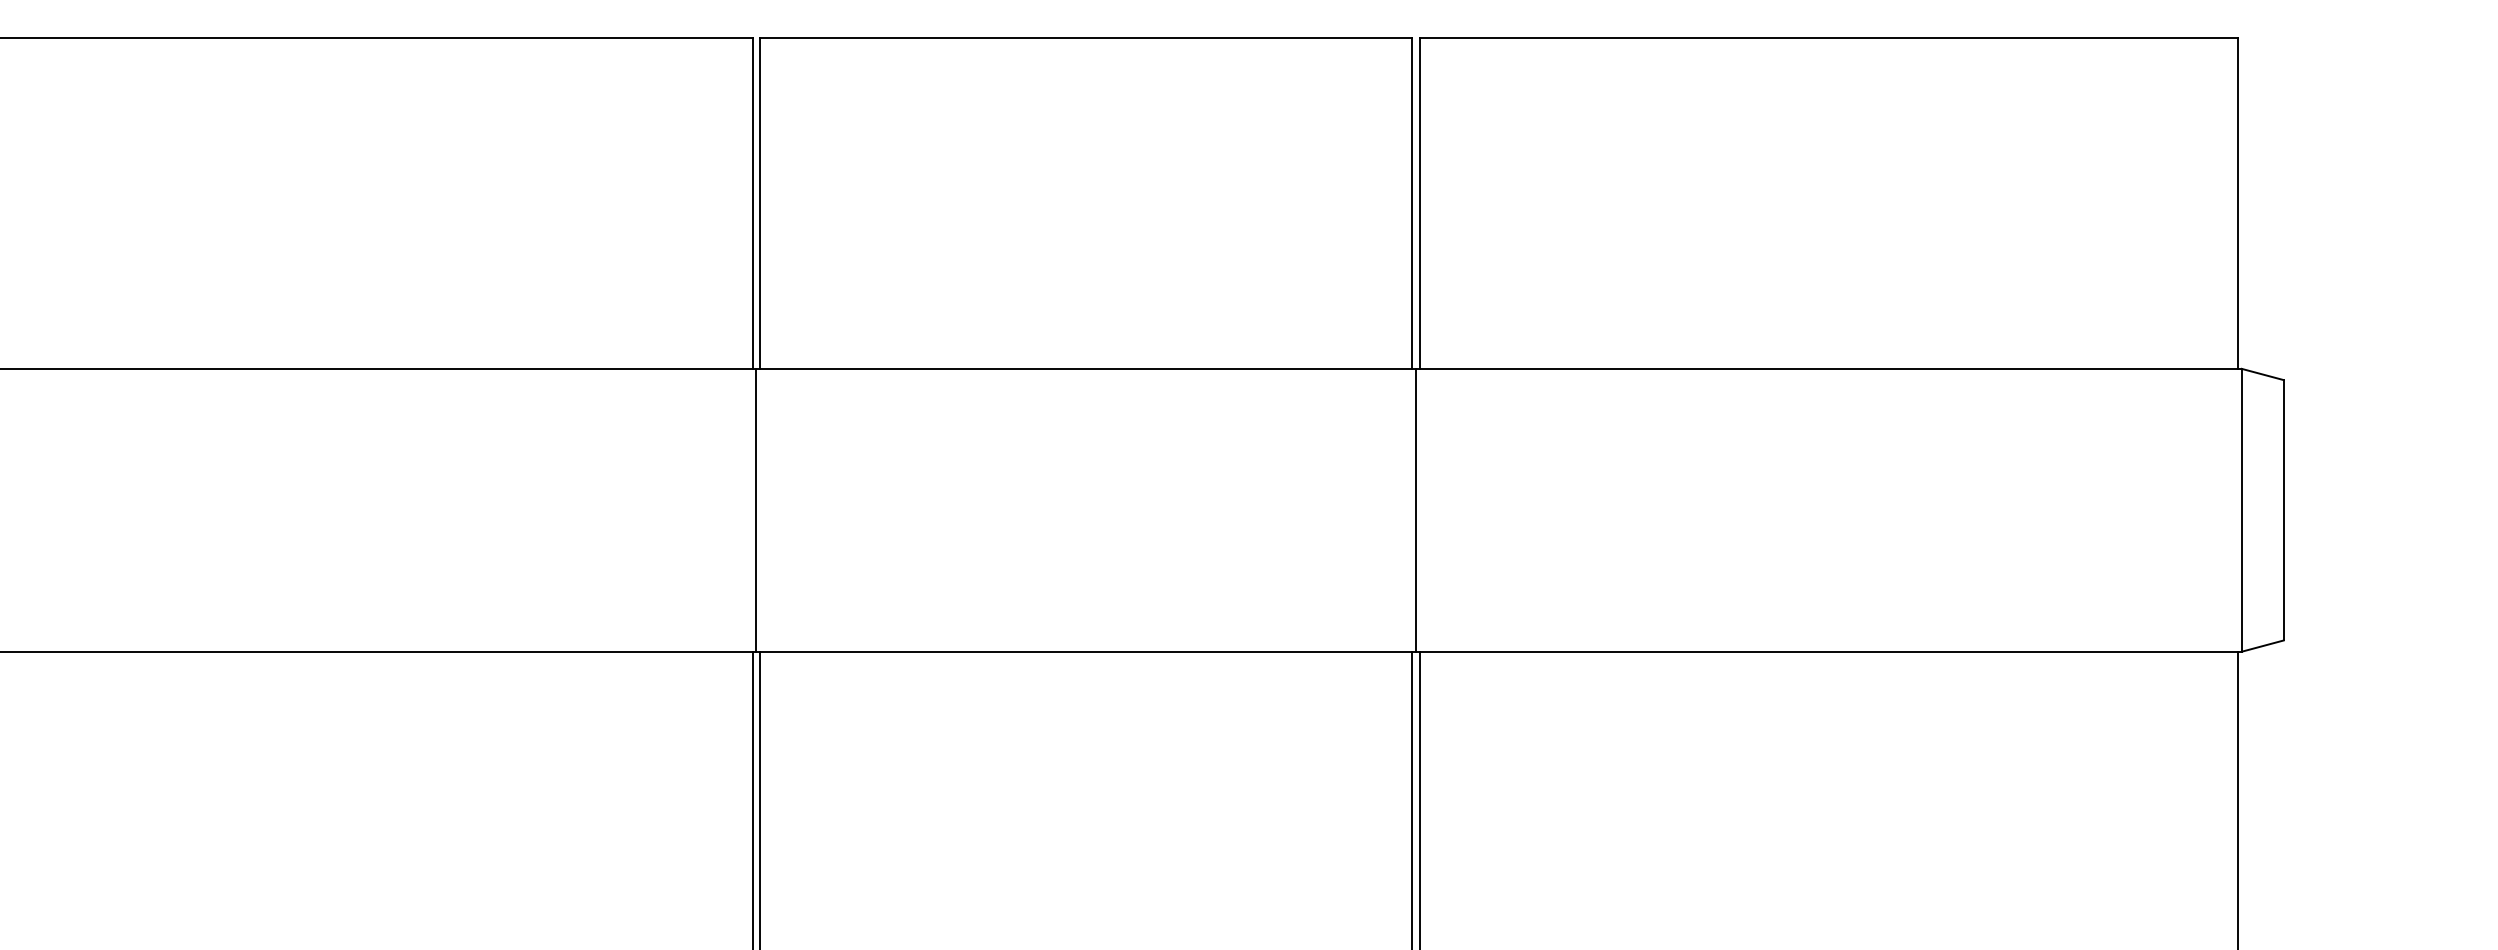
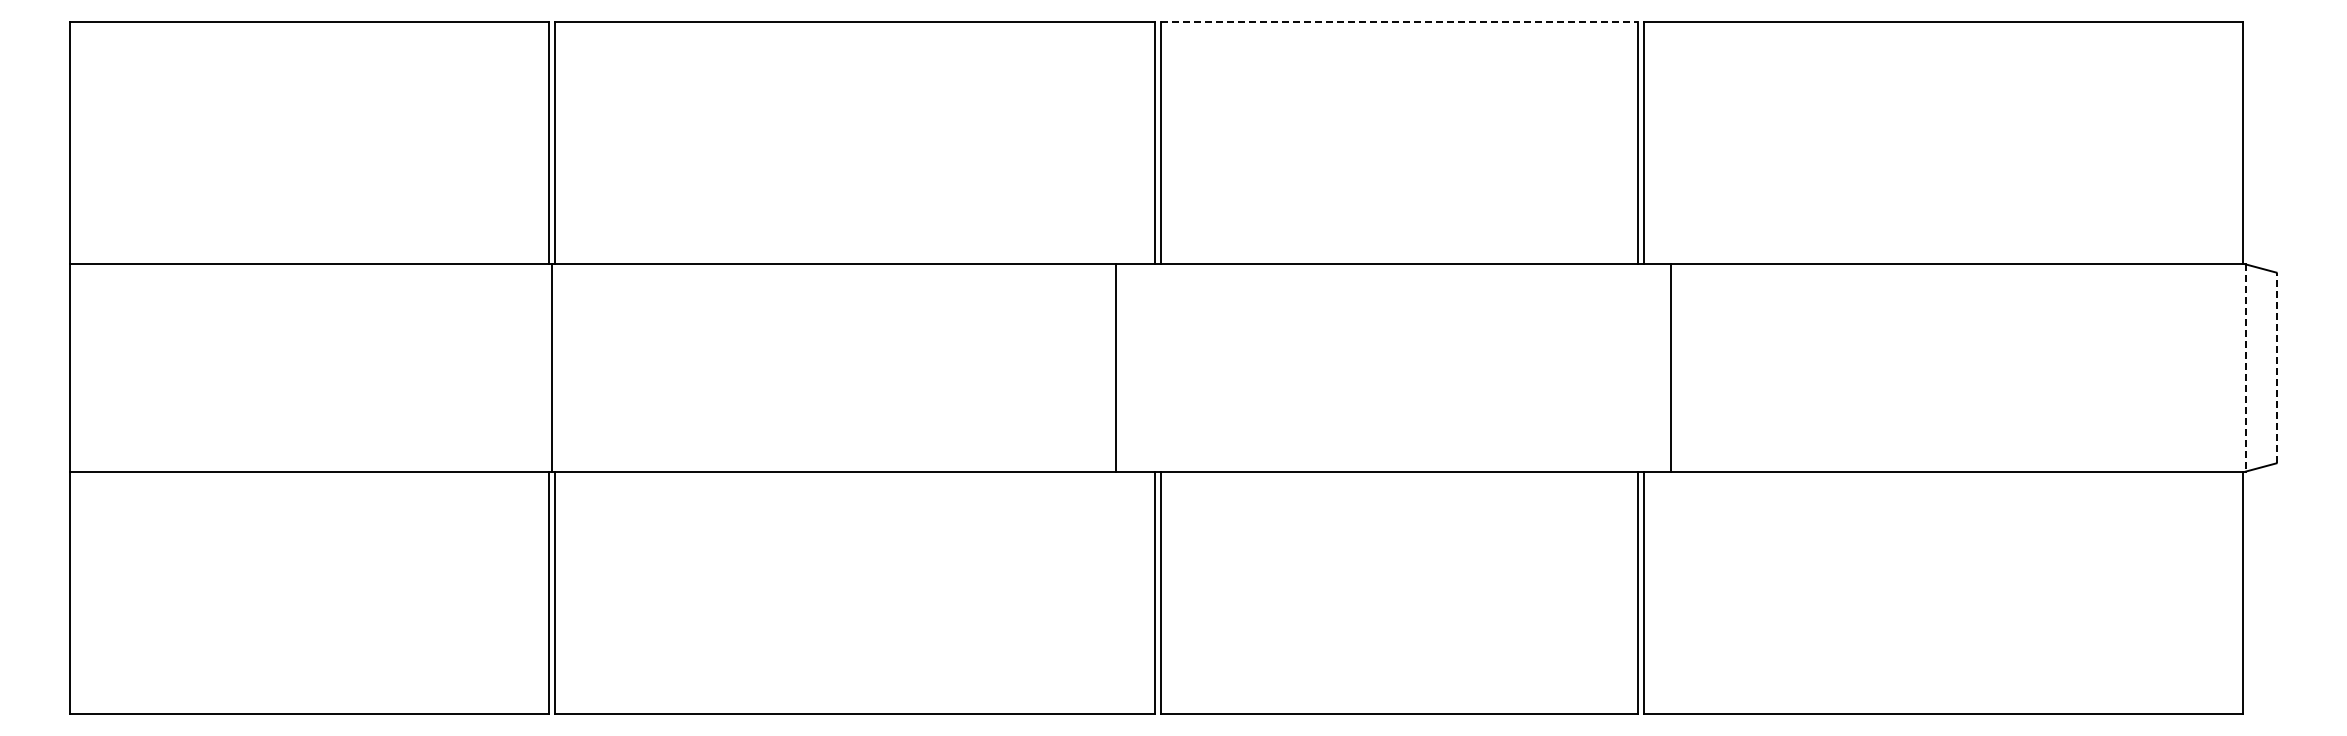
line: (1086, 38) -> (1399, 22), solid -> dashed
line: (757, 509) -> (1116, 367), moved
line: (1416, 509) -> (1671, 367), moved
line: (2283, 509) -> (2276, 367), solid -> dashed
line: (2241, 510) -> (2245, 368), solid -> dashed

